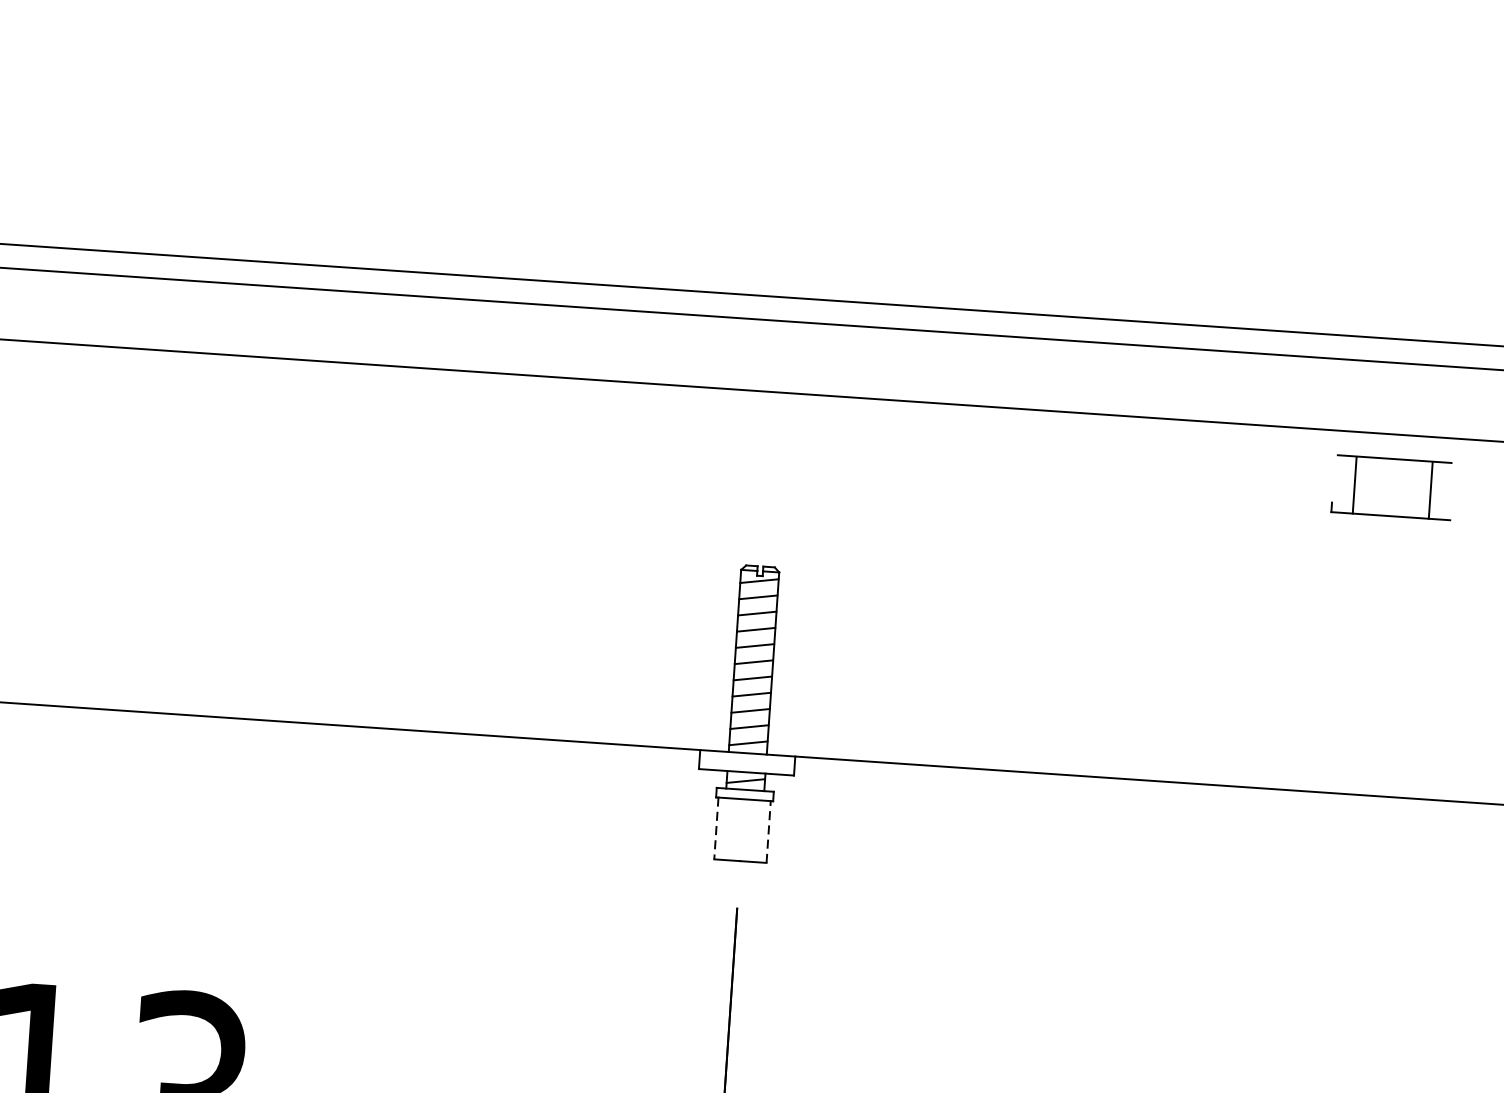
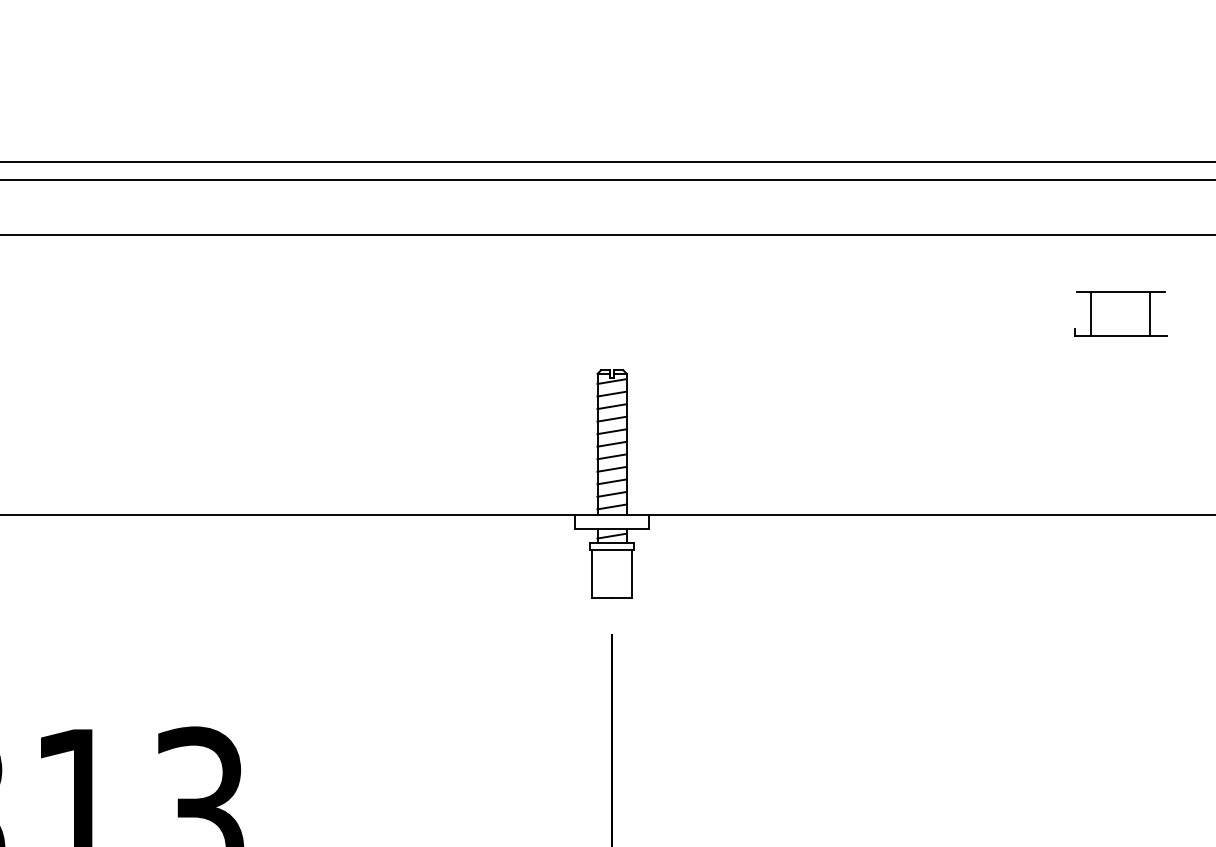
part: (1392, 486) -> (1120, 313), moved
line: (716, 829) -> (592, 574), dashed -> solid
line: (768, 832) -> (632, 574), dashed -> solid

